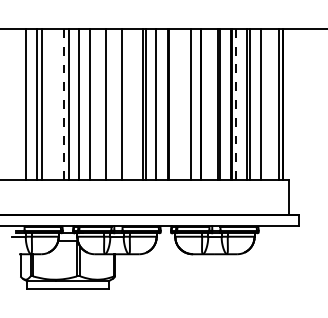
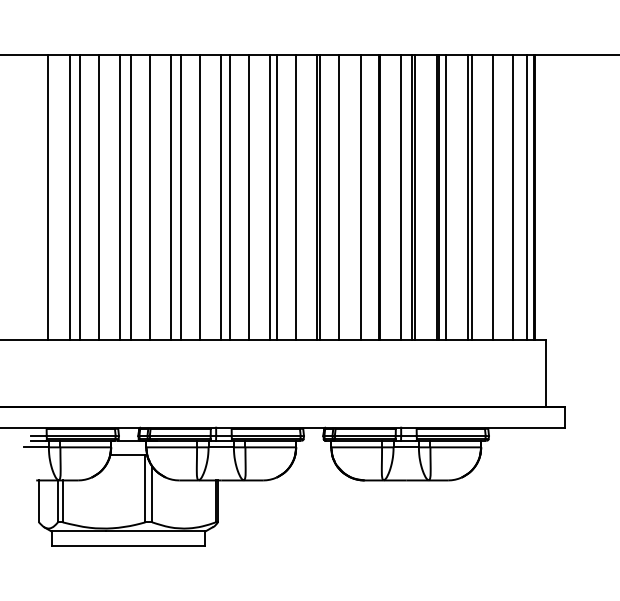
line: (52, 104) -> (99, 197), added
line: (63, 104) -> (120, 197), dashed -> solid
line: (95, 104) -> (180, 197), added
line: (117, 104) -> (222, 197), added
line: (131, 104) -> (248, 197), added
line: (179, 104) -> (339, 197), added
line: (212, 104) -> (401, 197), added
line: (236, 104) -> (446, 197), dashed -> solid
line: (271, 104) -> (513, 197), added

